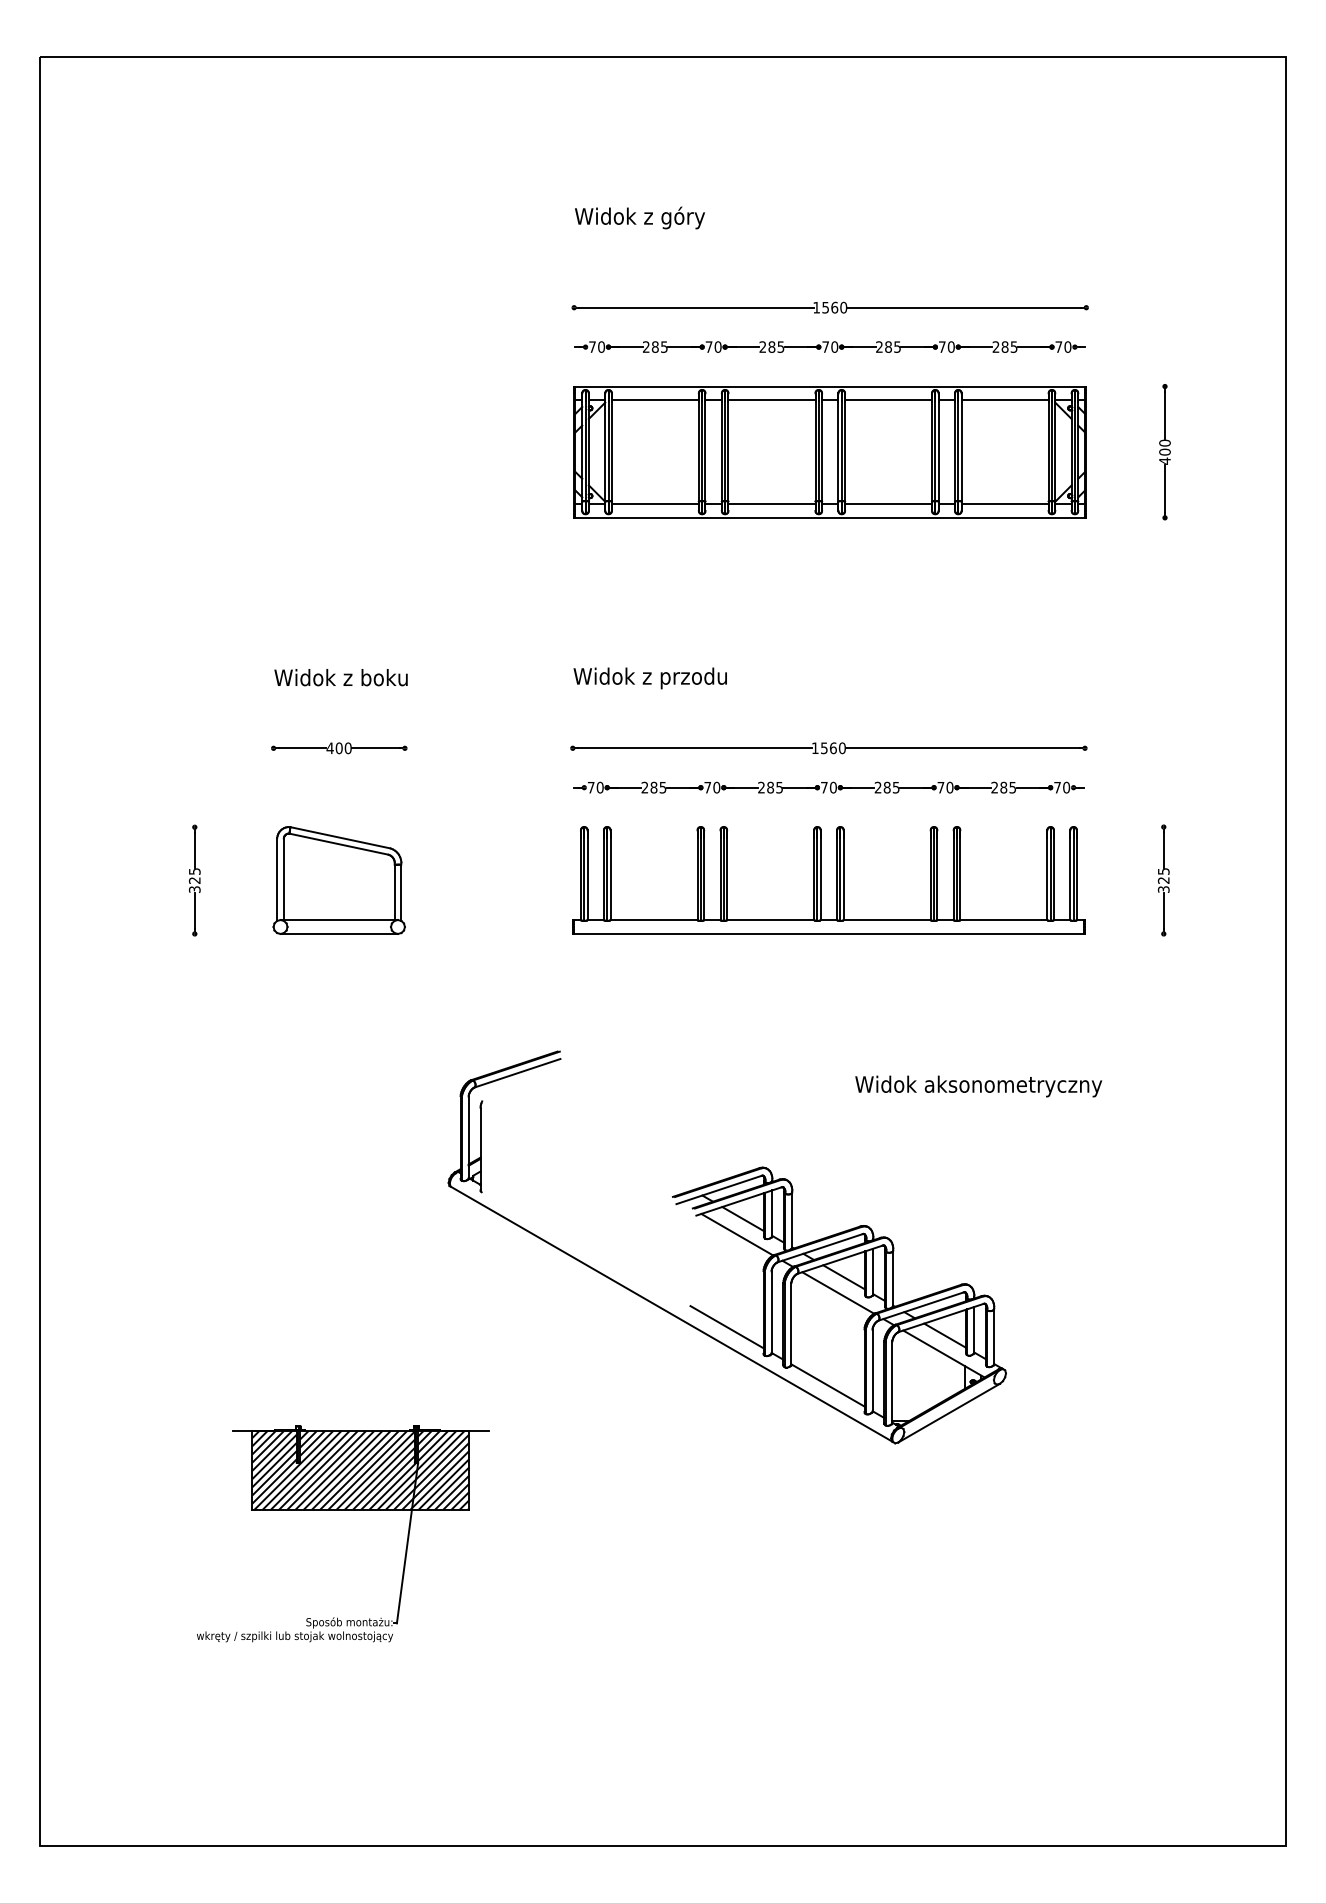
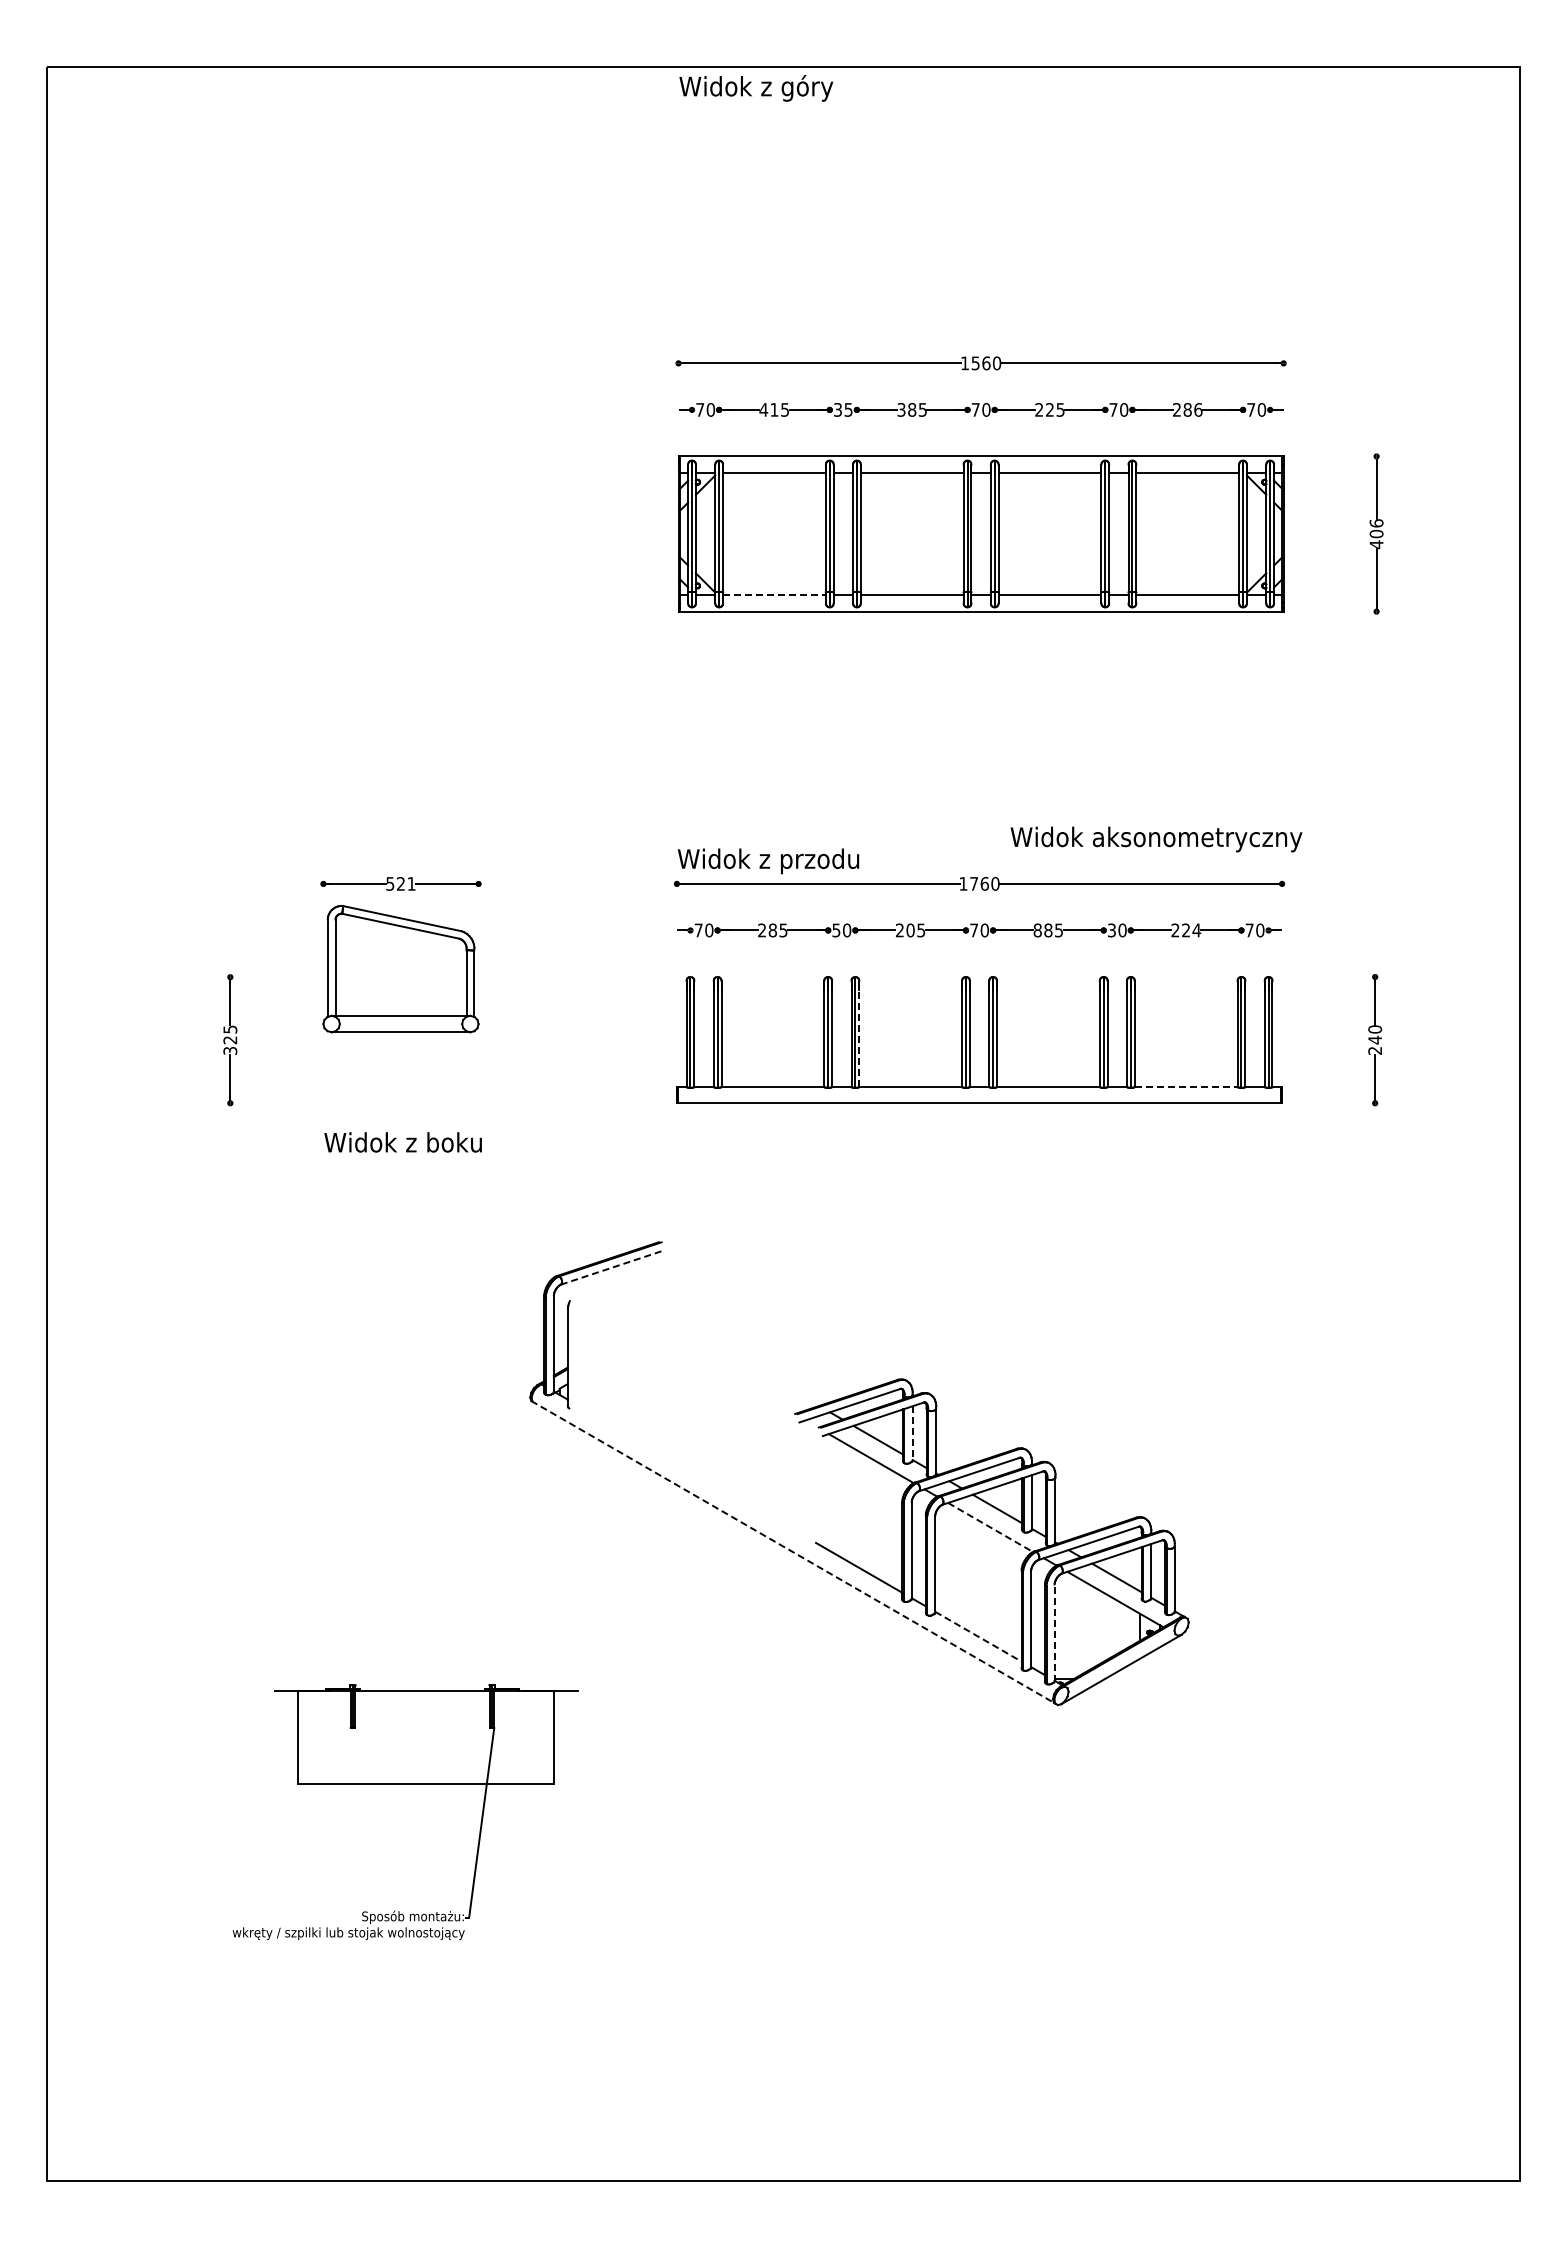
text: (640, 218) -> (756, 88), moved
text: (650, 346) -> (768, 409), 285 -> 415
text: (713, 346) -> (843, 409), 70 -> 35
text: (762, 346) -> (901, 409), 285 -> 385
text: (888, 346) -> (1049, 409), 285 -> 225
text: (1014, 346) -> (1198, 409), 285 -> 286
text: (1164, 443) -> (1376, 523), 400 -> 406
line: (655, 504) -> (774, 595), solid -> dashed
text: (340, 677) -> (402, 1142), moved
text: (650, 678) -> (768, 861), moved
text: (338, 747) -> (400, 883), 400 -> 521
text: (823, 747) -> (973, 883), 1560 -> 1760
text: (707, 787) -> (836, 930), 70 -> 50
text: (770, 787) -> (910, 930), 285 -> 205
text: (877, 787) -> (1037, 930), 285 -> 885
text: (940, 787) -> (1111, 930), 70 -> 30
text: (1008, 787) -> (1191, 930), 285 -> 224
line: (727, 878) -> (859, 1037), solid -> dashed
text: (1164, 879) -> (1375, 1039), 325 -> 240
part: (338, 880) -> (400, 969), moved
line: (1004, 919) -> (1186, 1086), solid -> dashed
line: (518, 1072) -> (612, 1267), solid -> dashed
text: (978, 1086) -> (1156, 839), moved
line: (772, 1214) -> (912, 1434), solid -> dashed
line: (839, 1293) -> (991, 1527), solid -> dashed
line: (670, 1313) -> (792, 1551), solid -> dashed
line: (892, 1382) -> (1054, 1633), solid -> dashed
line: (828, 1385) -> (978, 1636), solid -> dashed
hatch: (360, 1469) -> (426, 1736), removed

